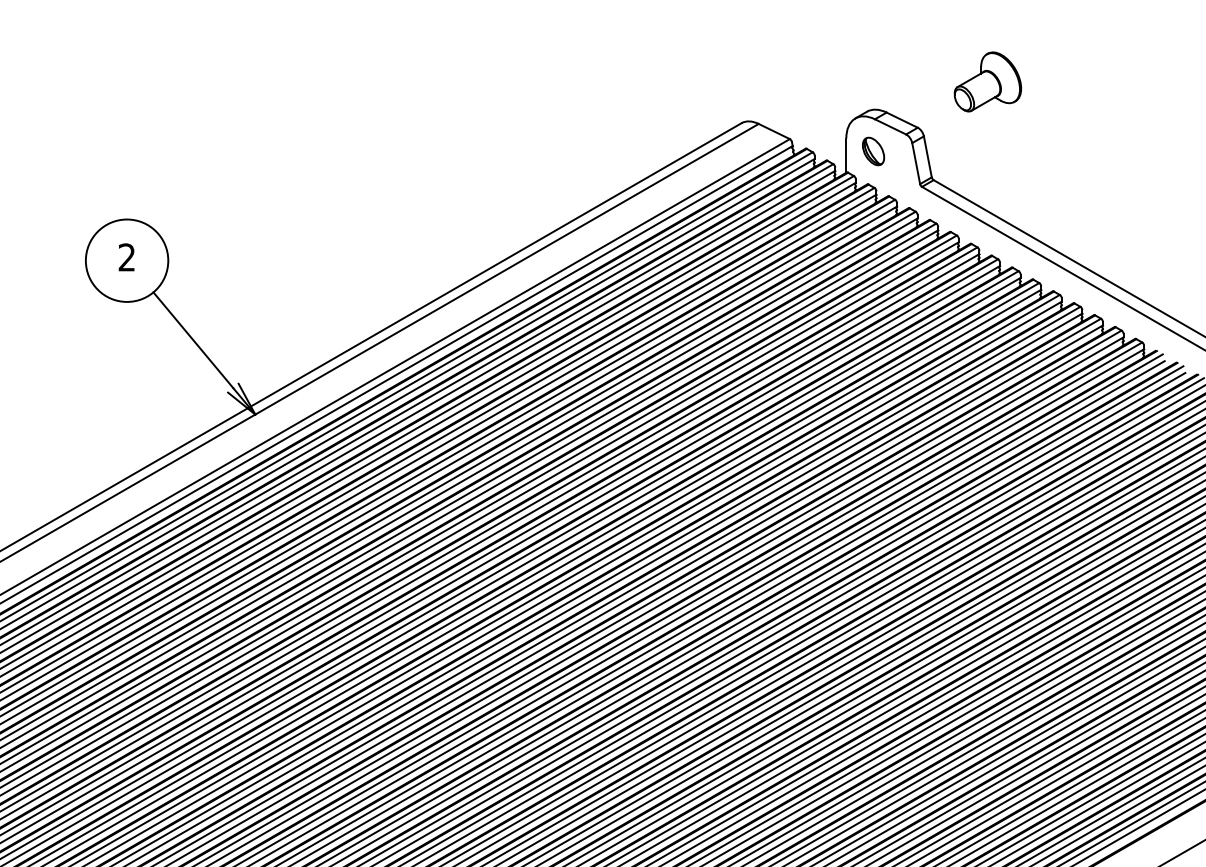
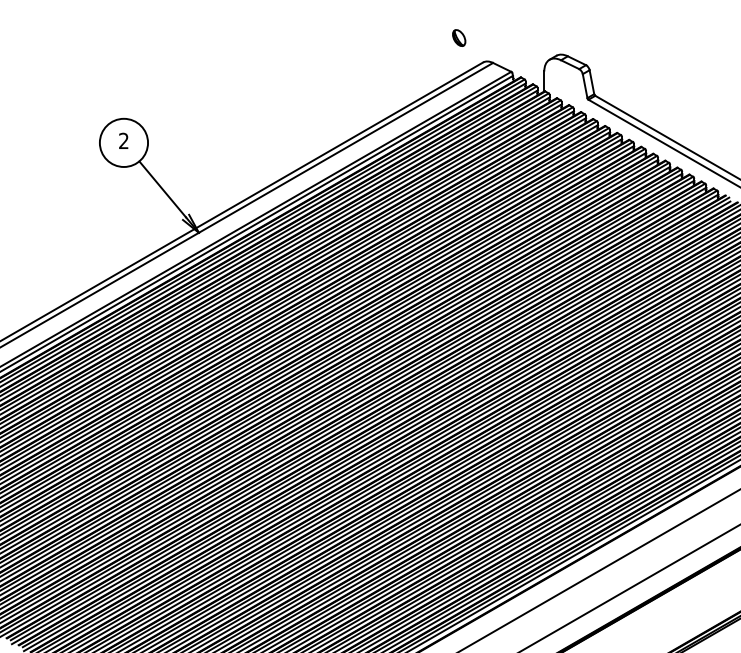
part: (986, 82) -> (626, 38), removed
part: (874, 150) -> (459, 37), moved

